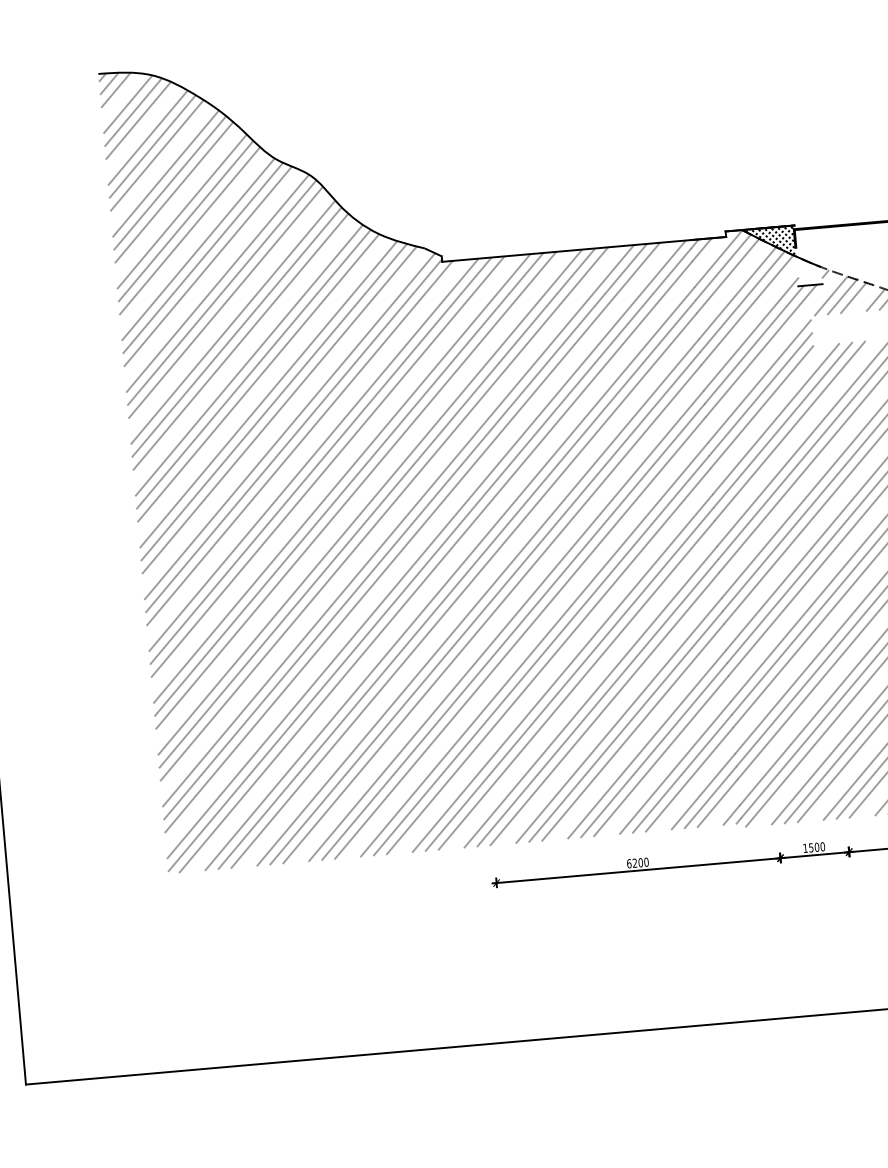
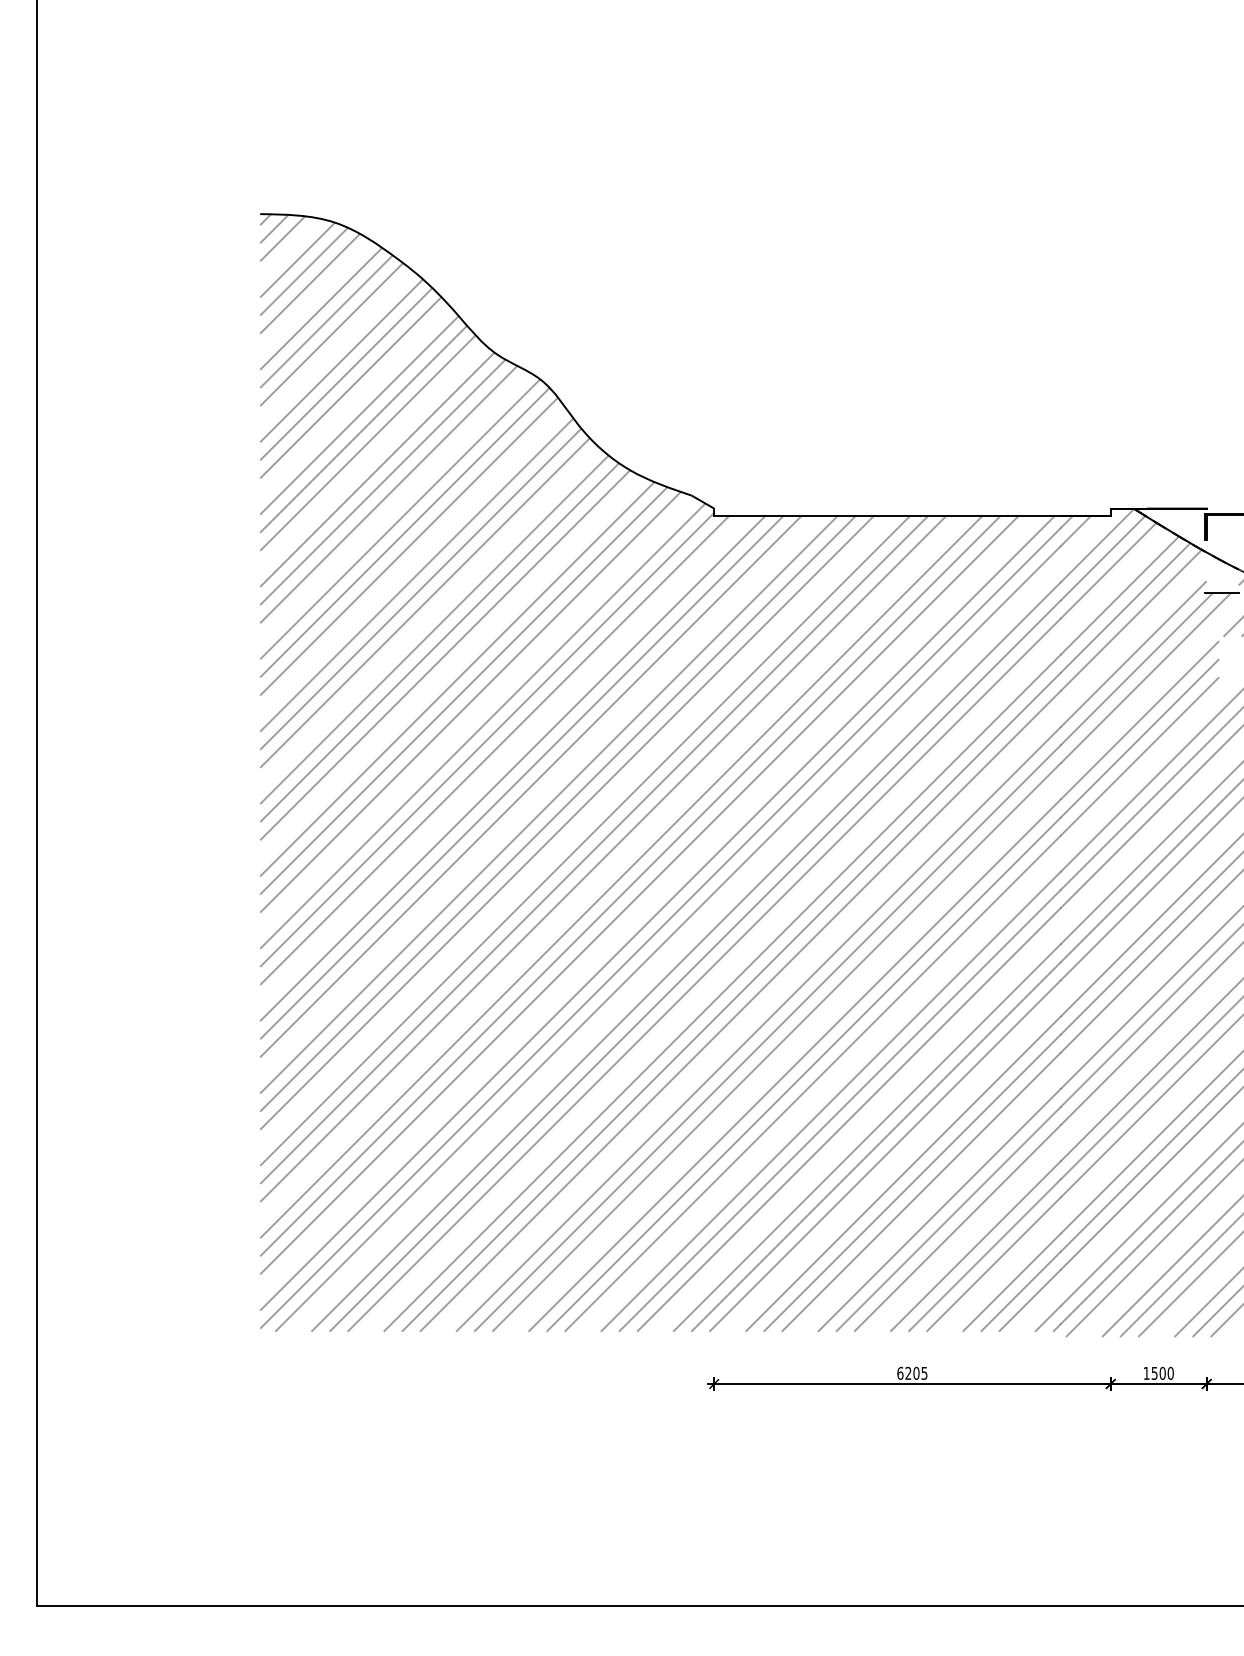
hatch: (770, 242) -> (1171, 529), removed
text: (646, 861) -> (924, 1372), 6200 -> 6205

